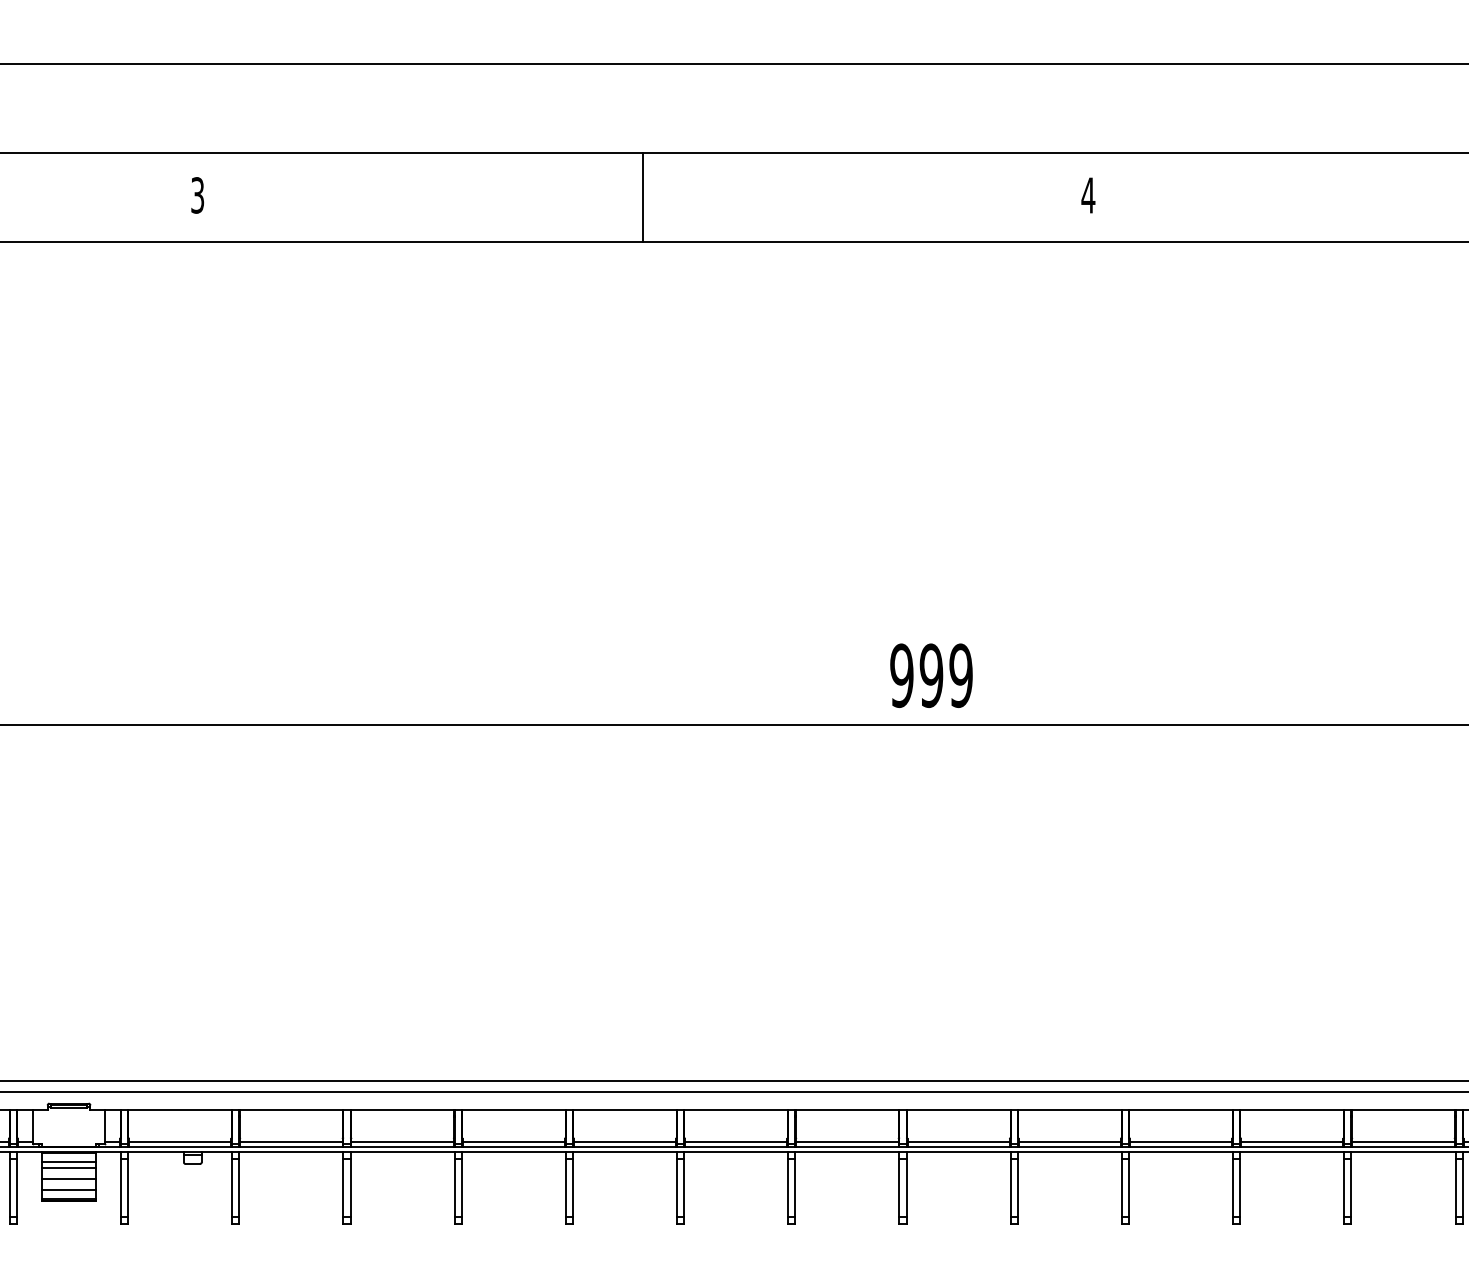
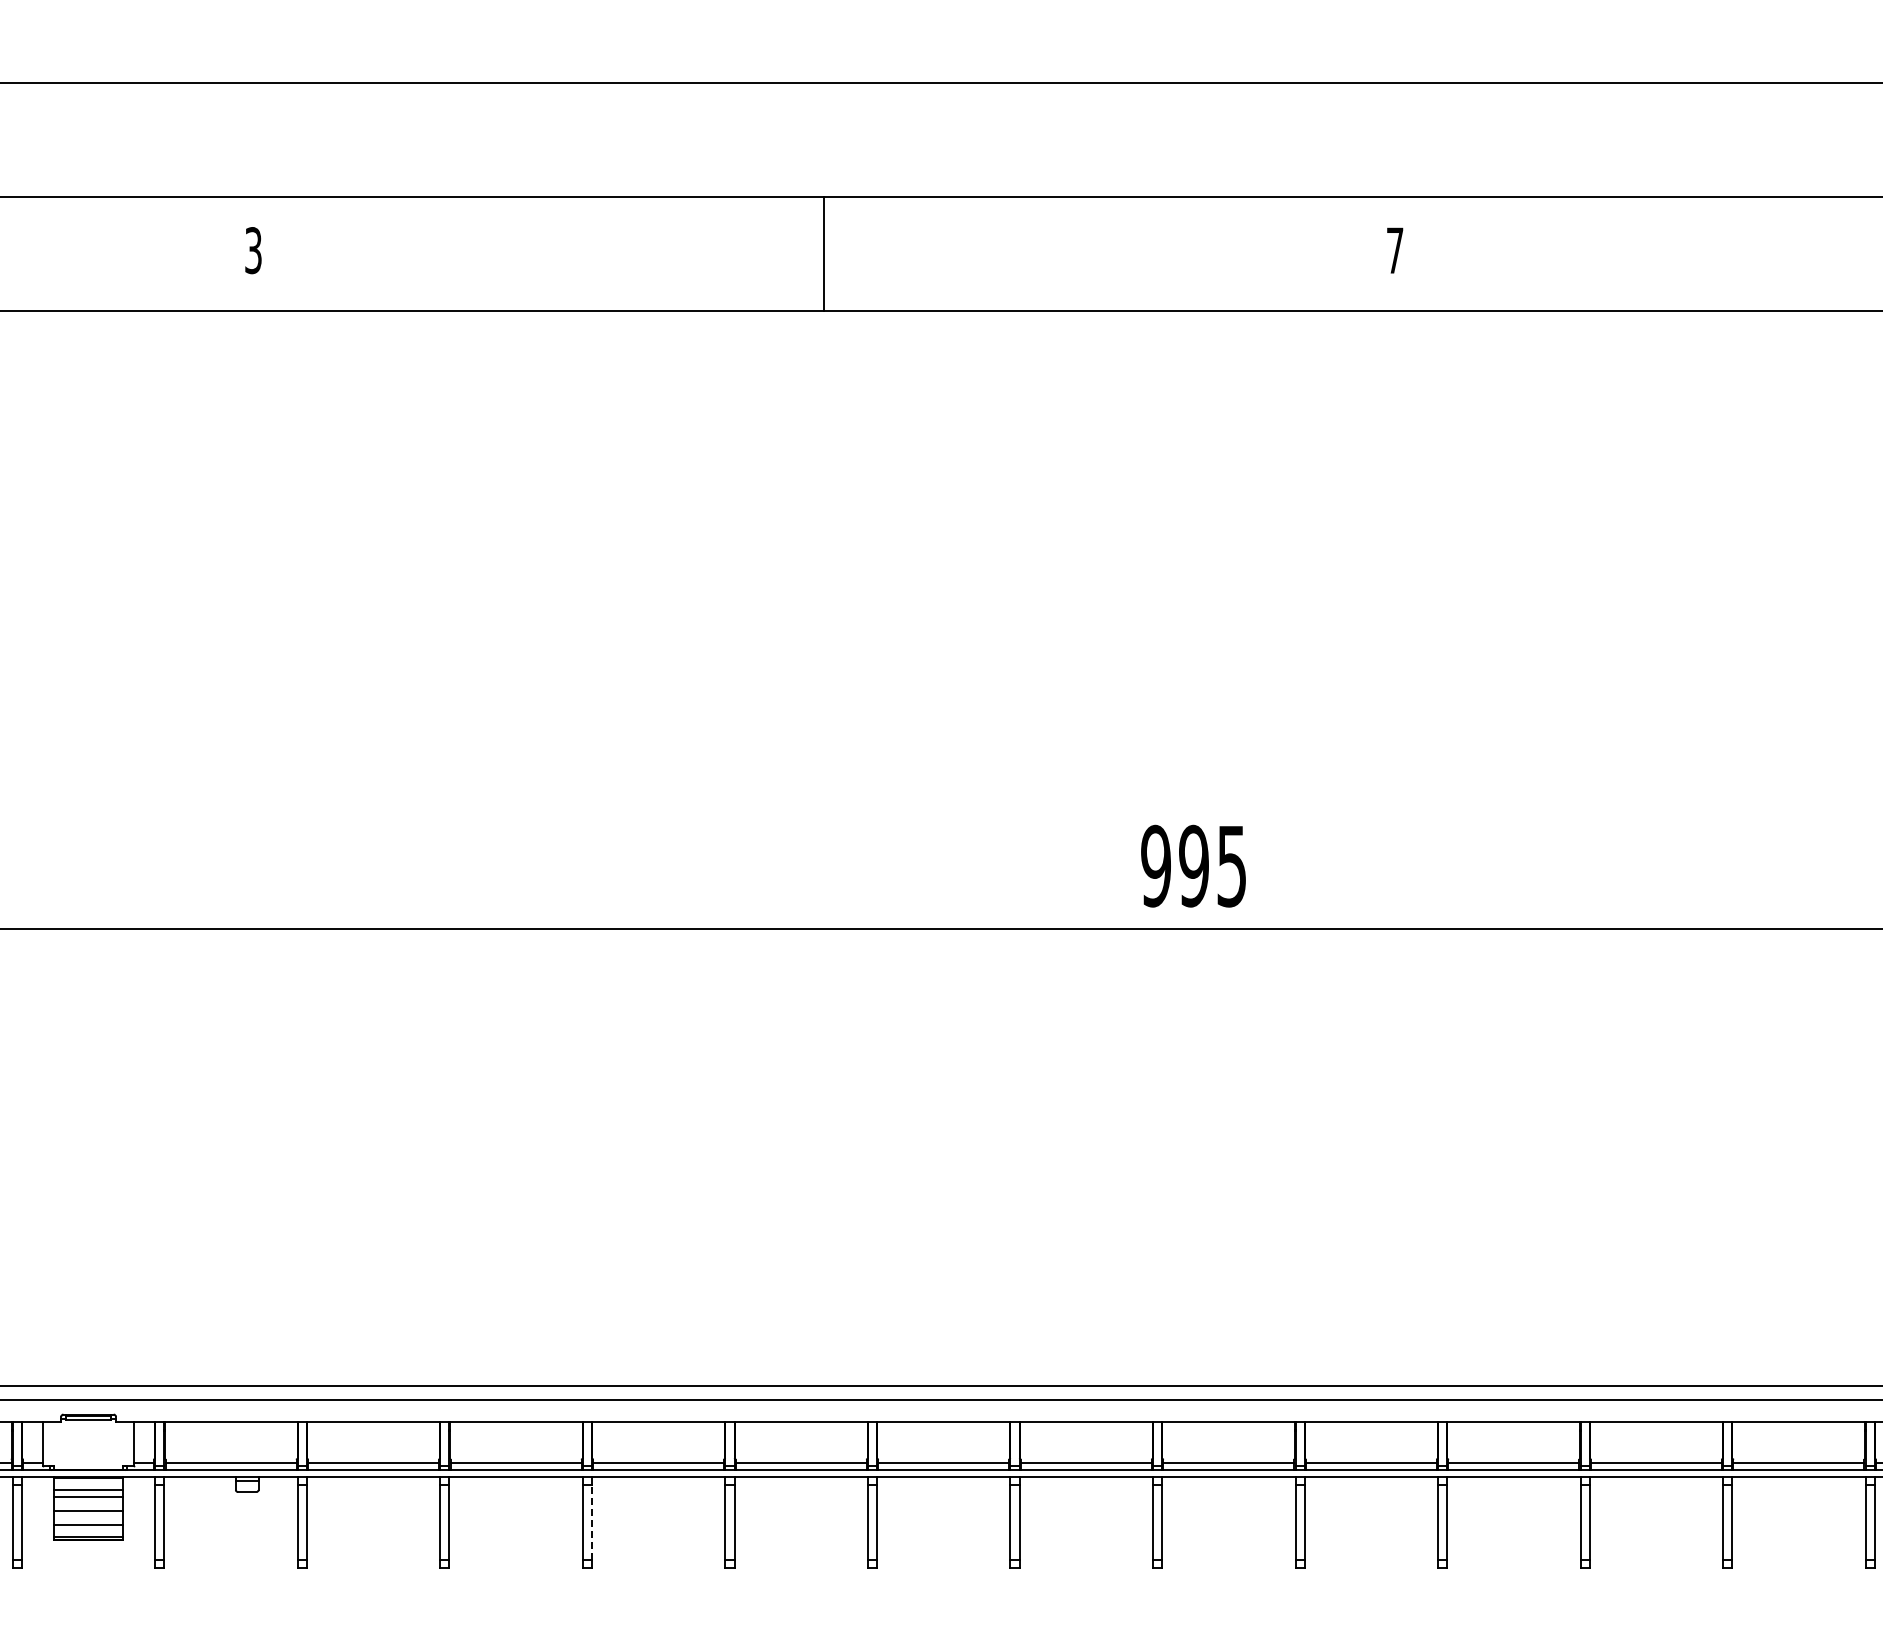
text: (1088, 195) -> (1395, 250), 4 -> 7
text: (960, 675) -> (1231, 865), 999 -> 995
line: (461, 1187) -> (591, 1522), solid -> dashed

